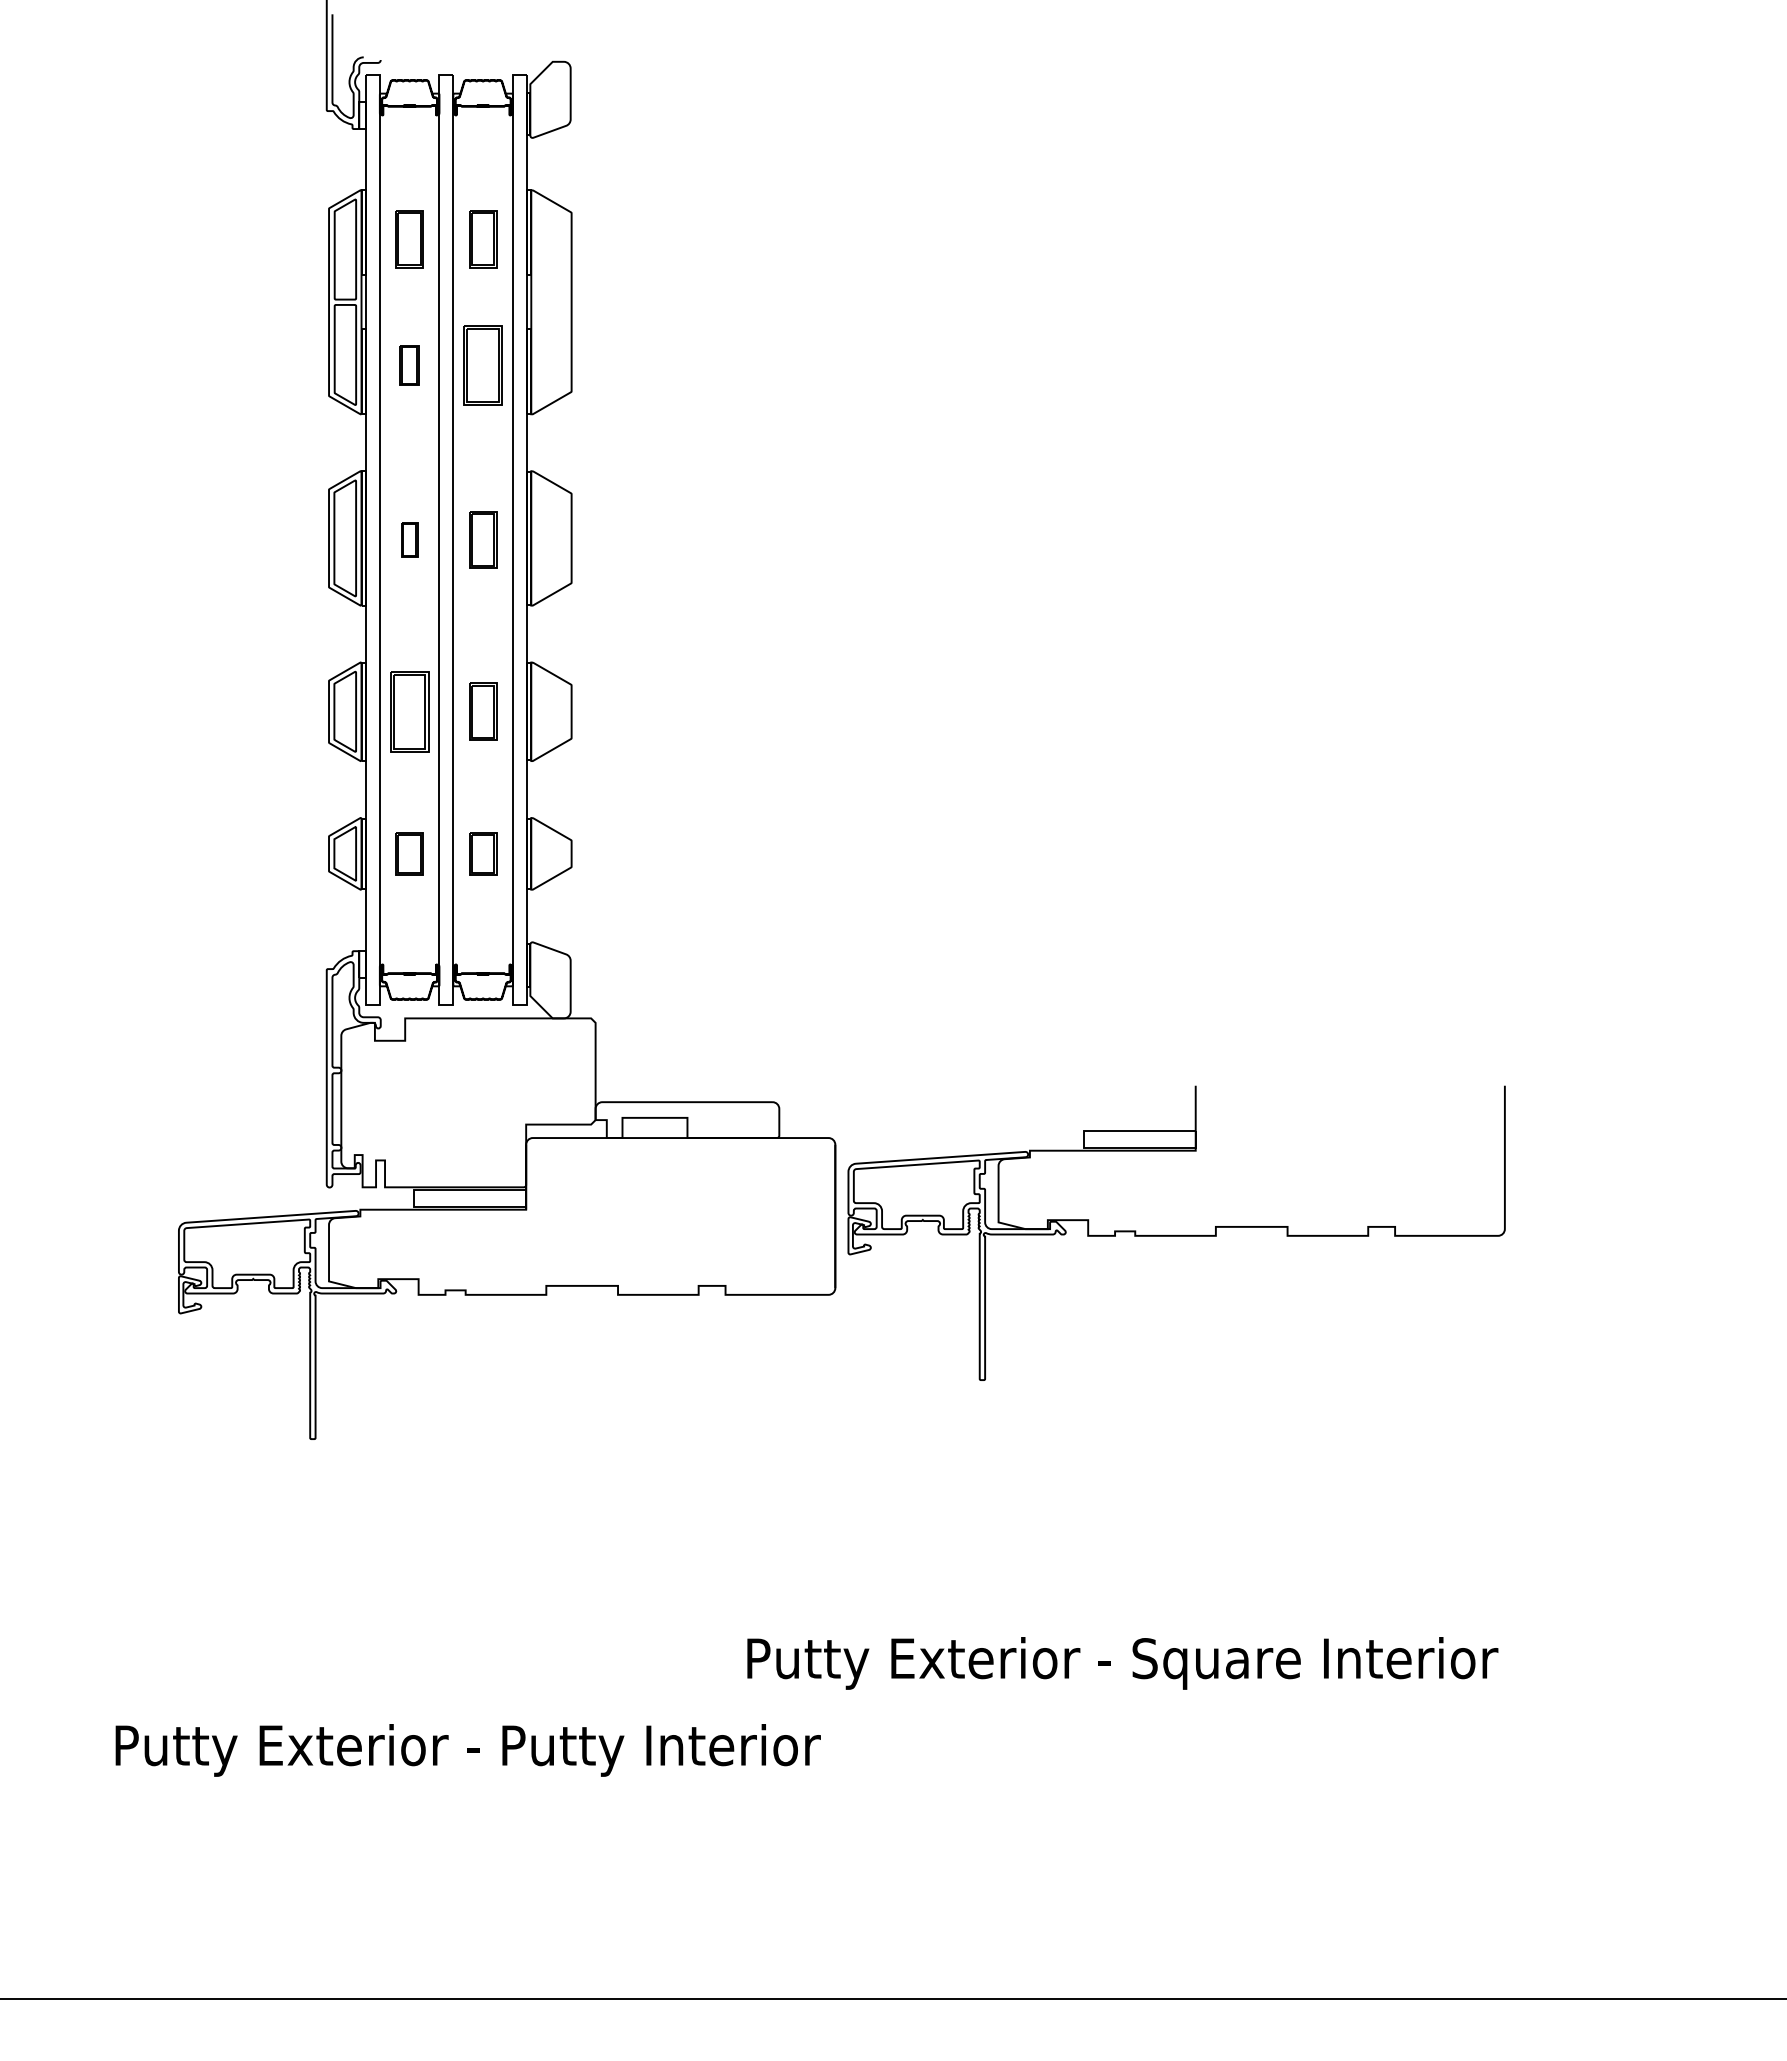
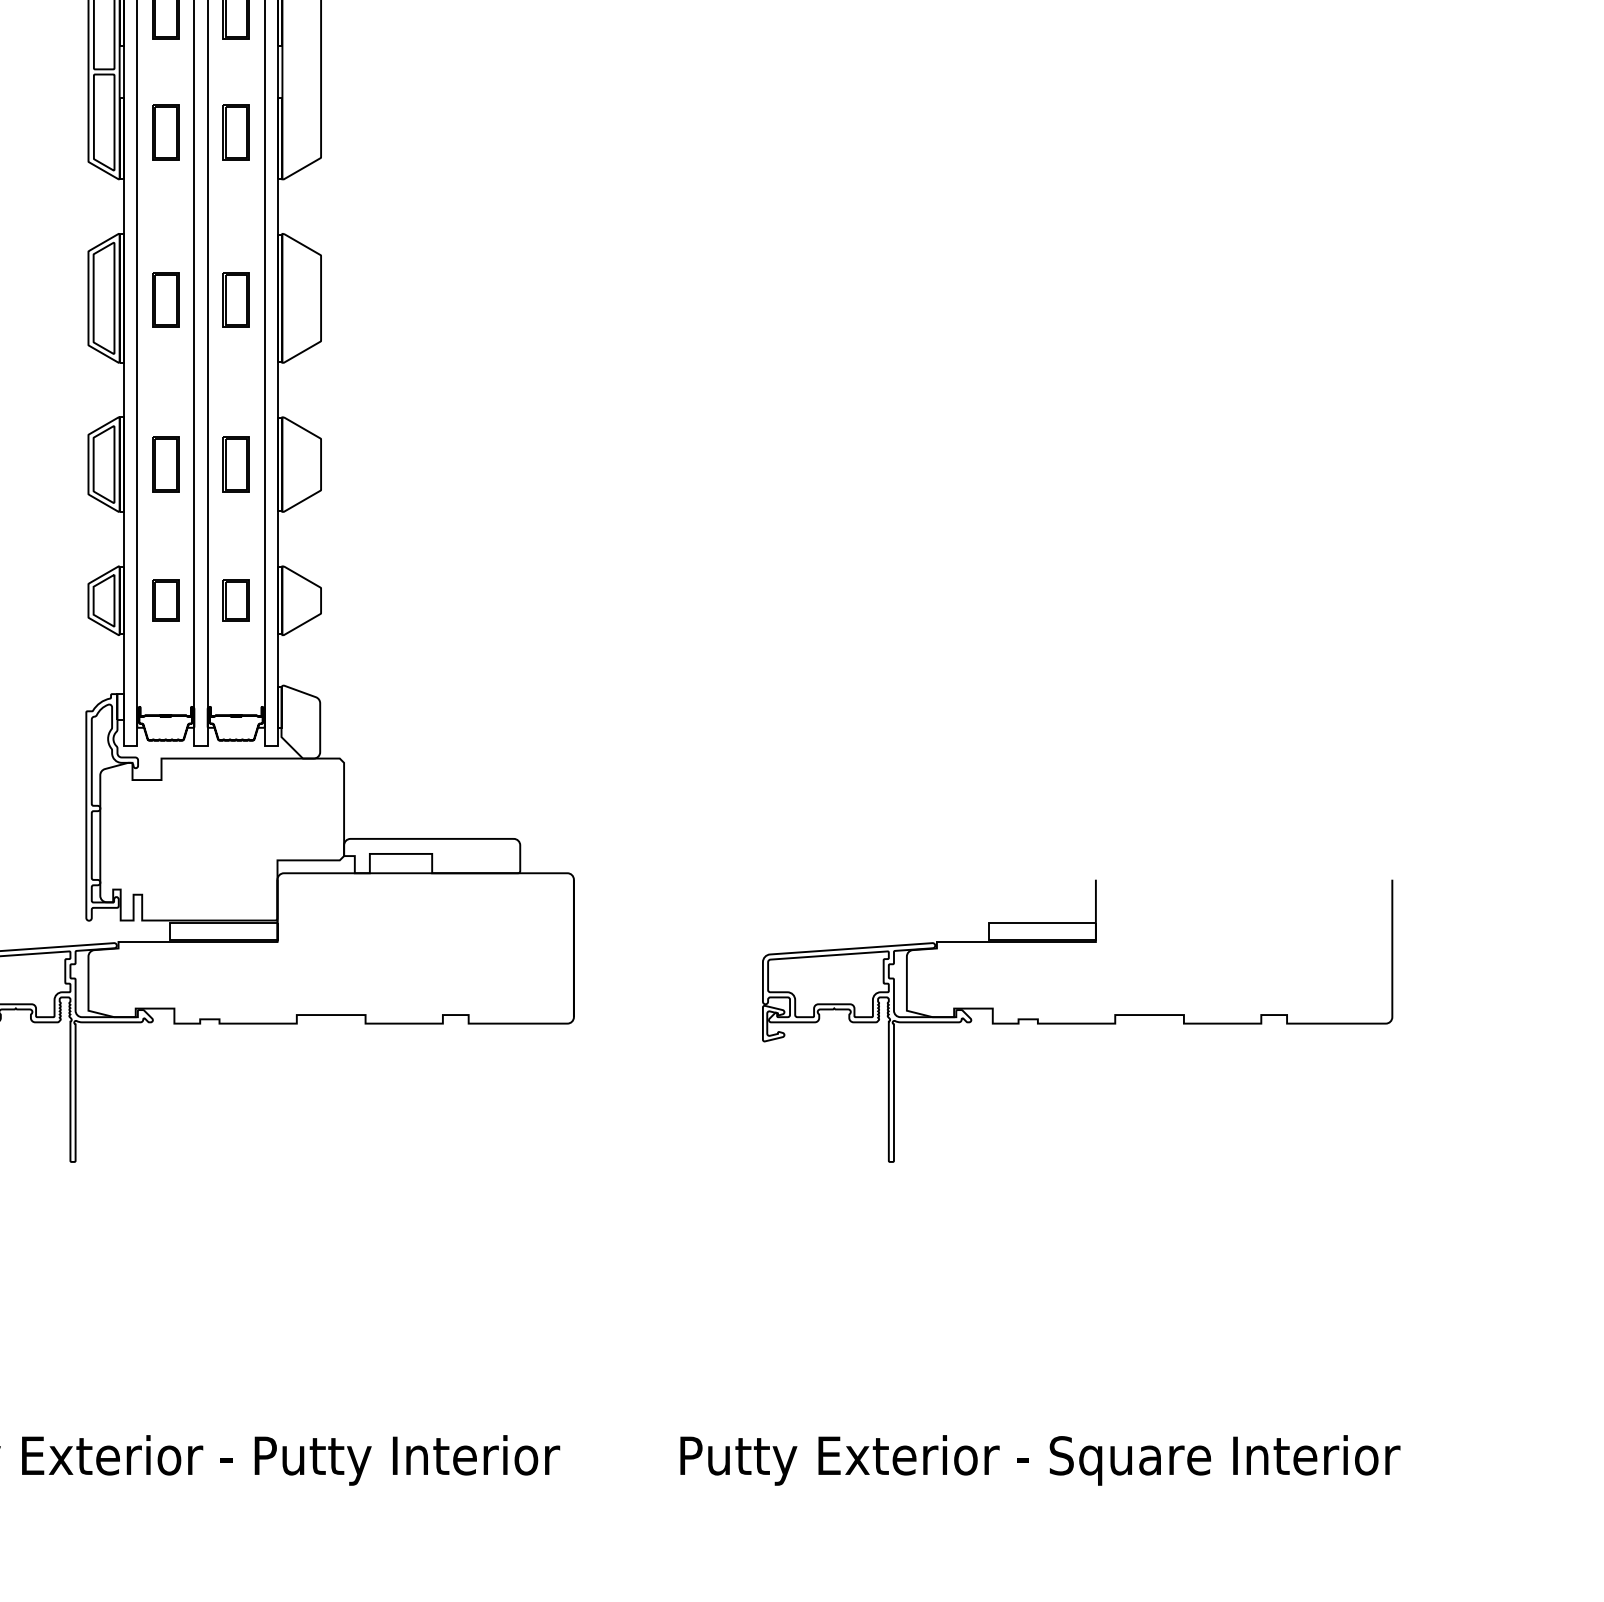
part: (409, 365) -> (165, 132), size x1.43
part: (483, 365) -> (236, 132), size x0.71
part: (409, 539) -> (165, 299), size x1.67
part: (409, 711) -> (165, 464), size x0.71
part: (1176, 1232) -> (1077, 1020), moved
text: (1122, 1663) -> (1040, 1460), moved

